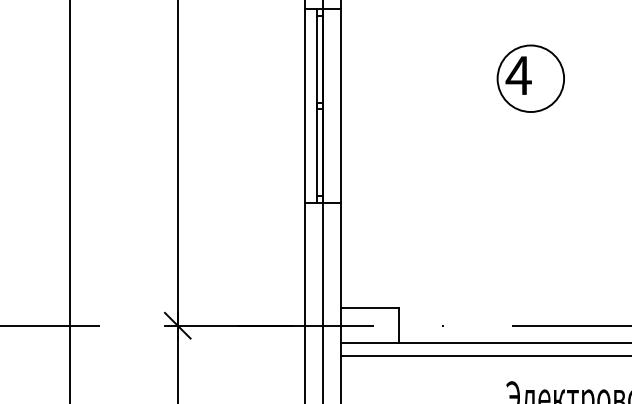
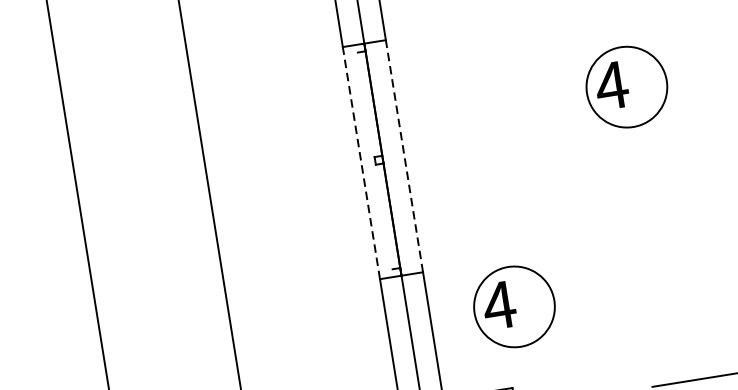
line: (305, 105) -> (361, 162), solid -> dashed
line: (316, 105) -> (374, 160), removed
line: (341, 105) -> (404, 155), solid -> dashed
part: (410, 242) -> (513, 306), added

